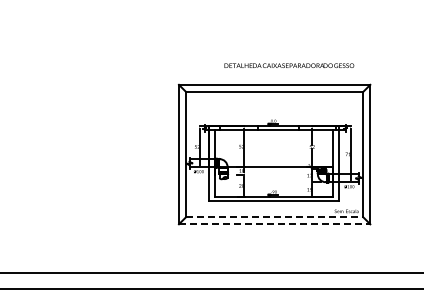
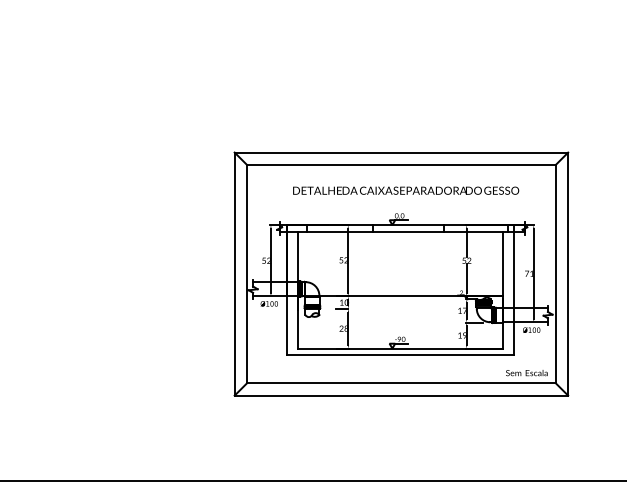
text: (289, 65) -> (406, 190), moved
line: (274, 217) -> (401, 383), dashed -> solid
line: (274, 224) -> (401, 395), dashed -> solid

